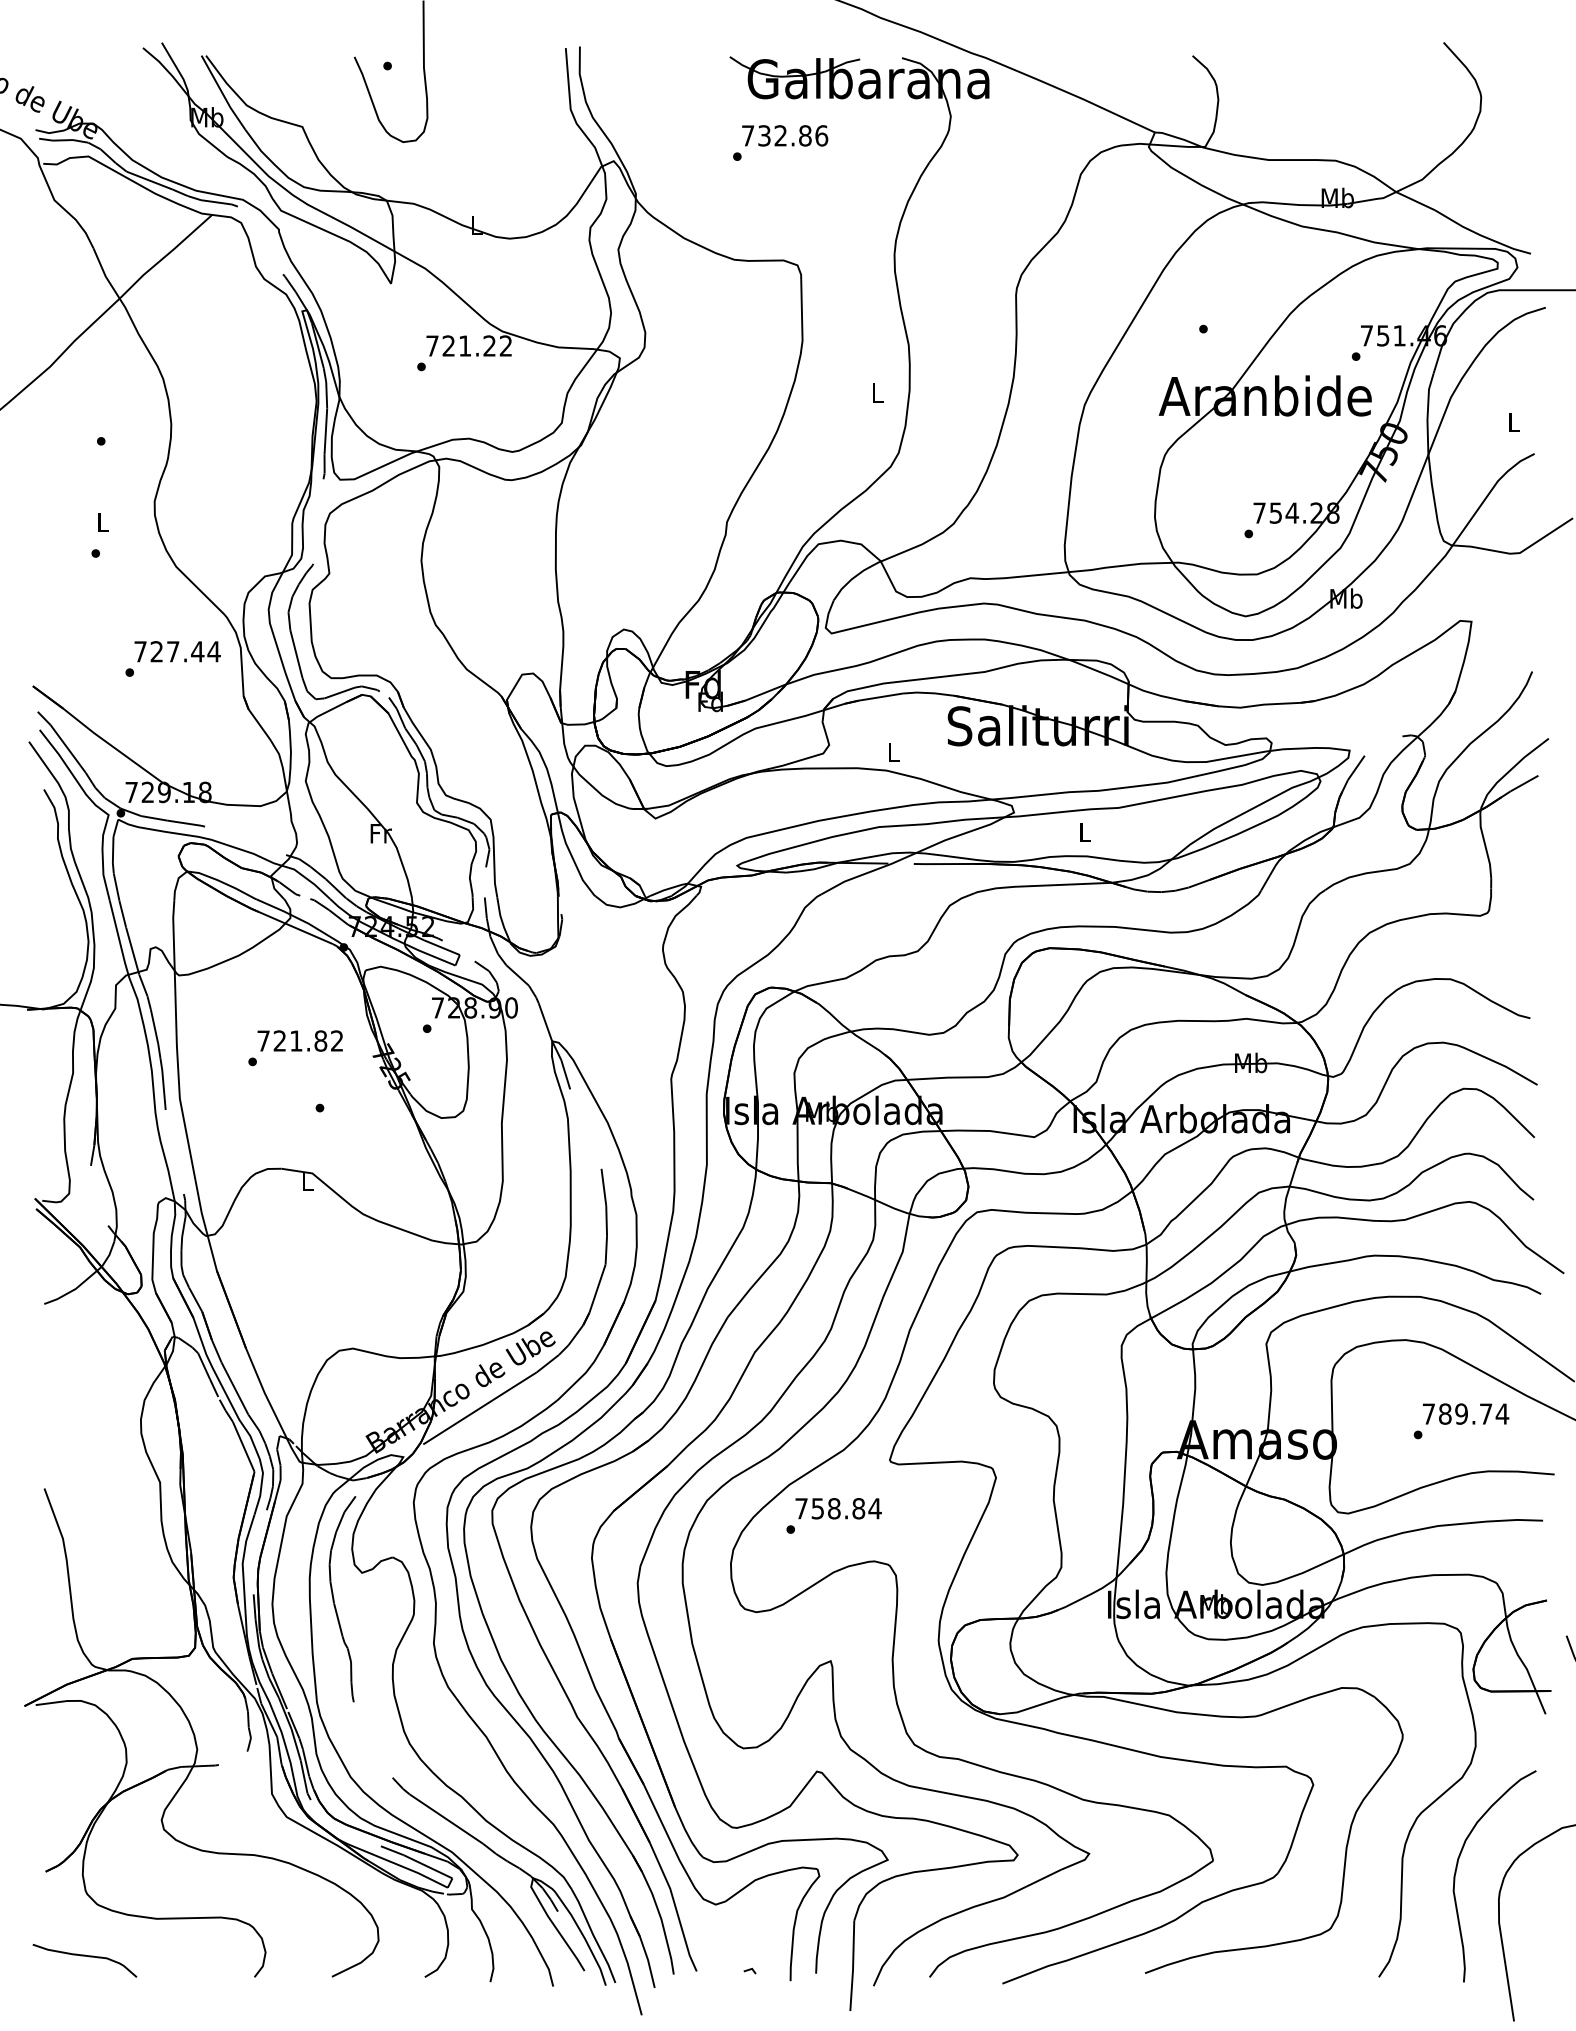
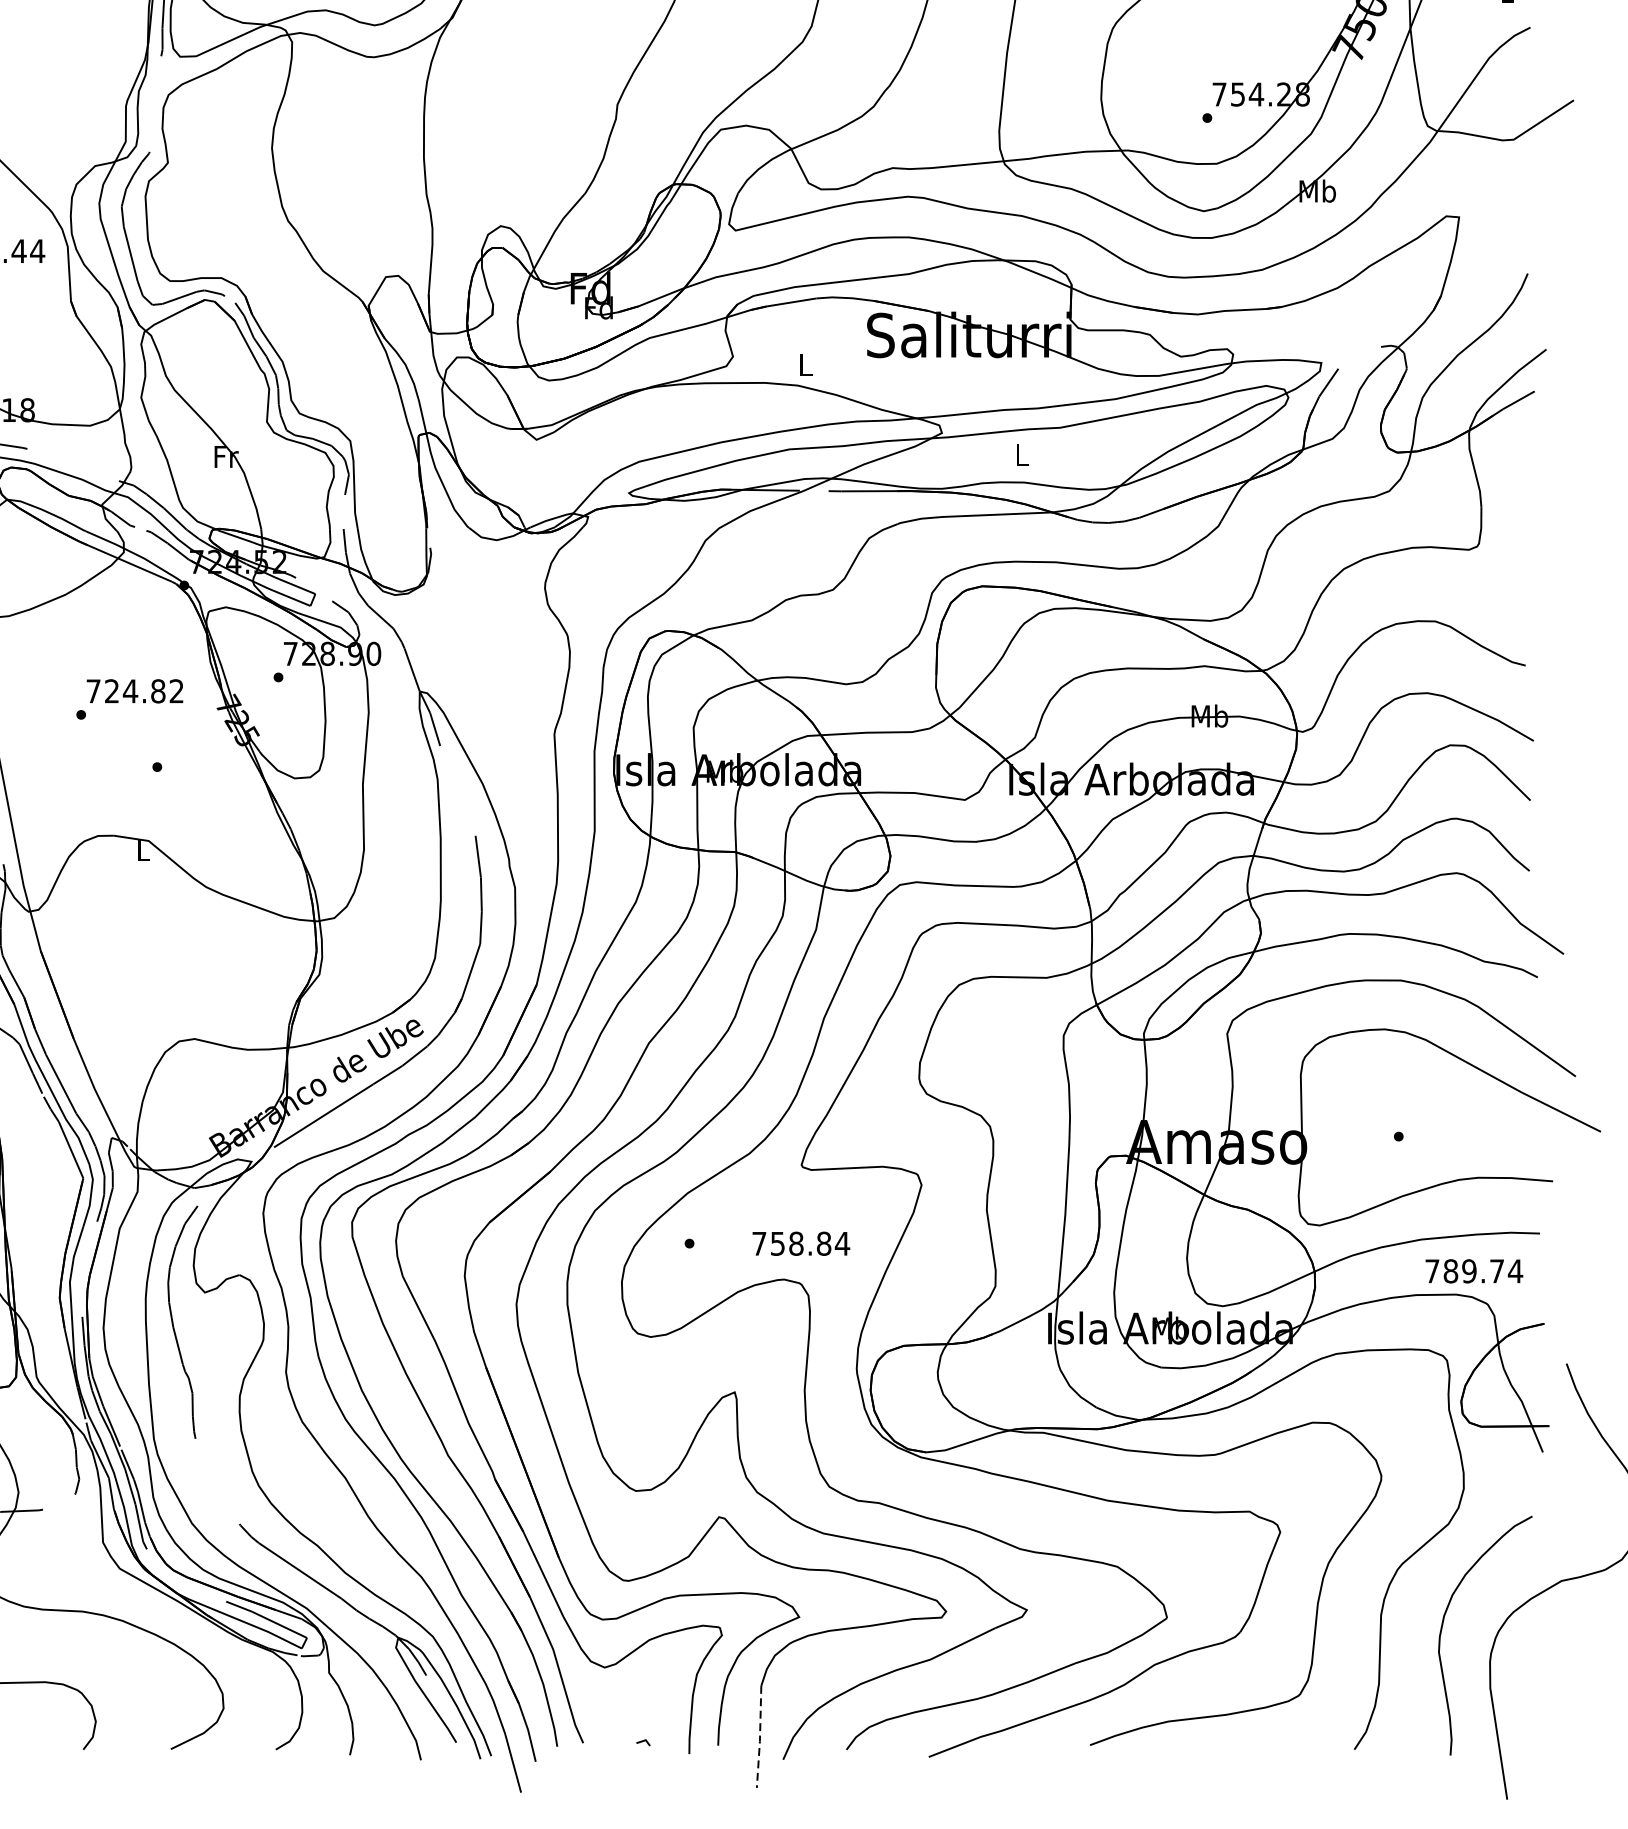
text: (296, 1040) -> (130, 690), 721.82 -> 724.82
text: (1466, 1413) -> (1474, 1270), moved
text: (838, 1508) -> (801, 1243), moved
line: (853, 1967) -> (760, 1738), solid -> dashed

